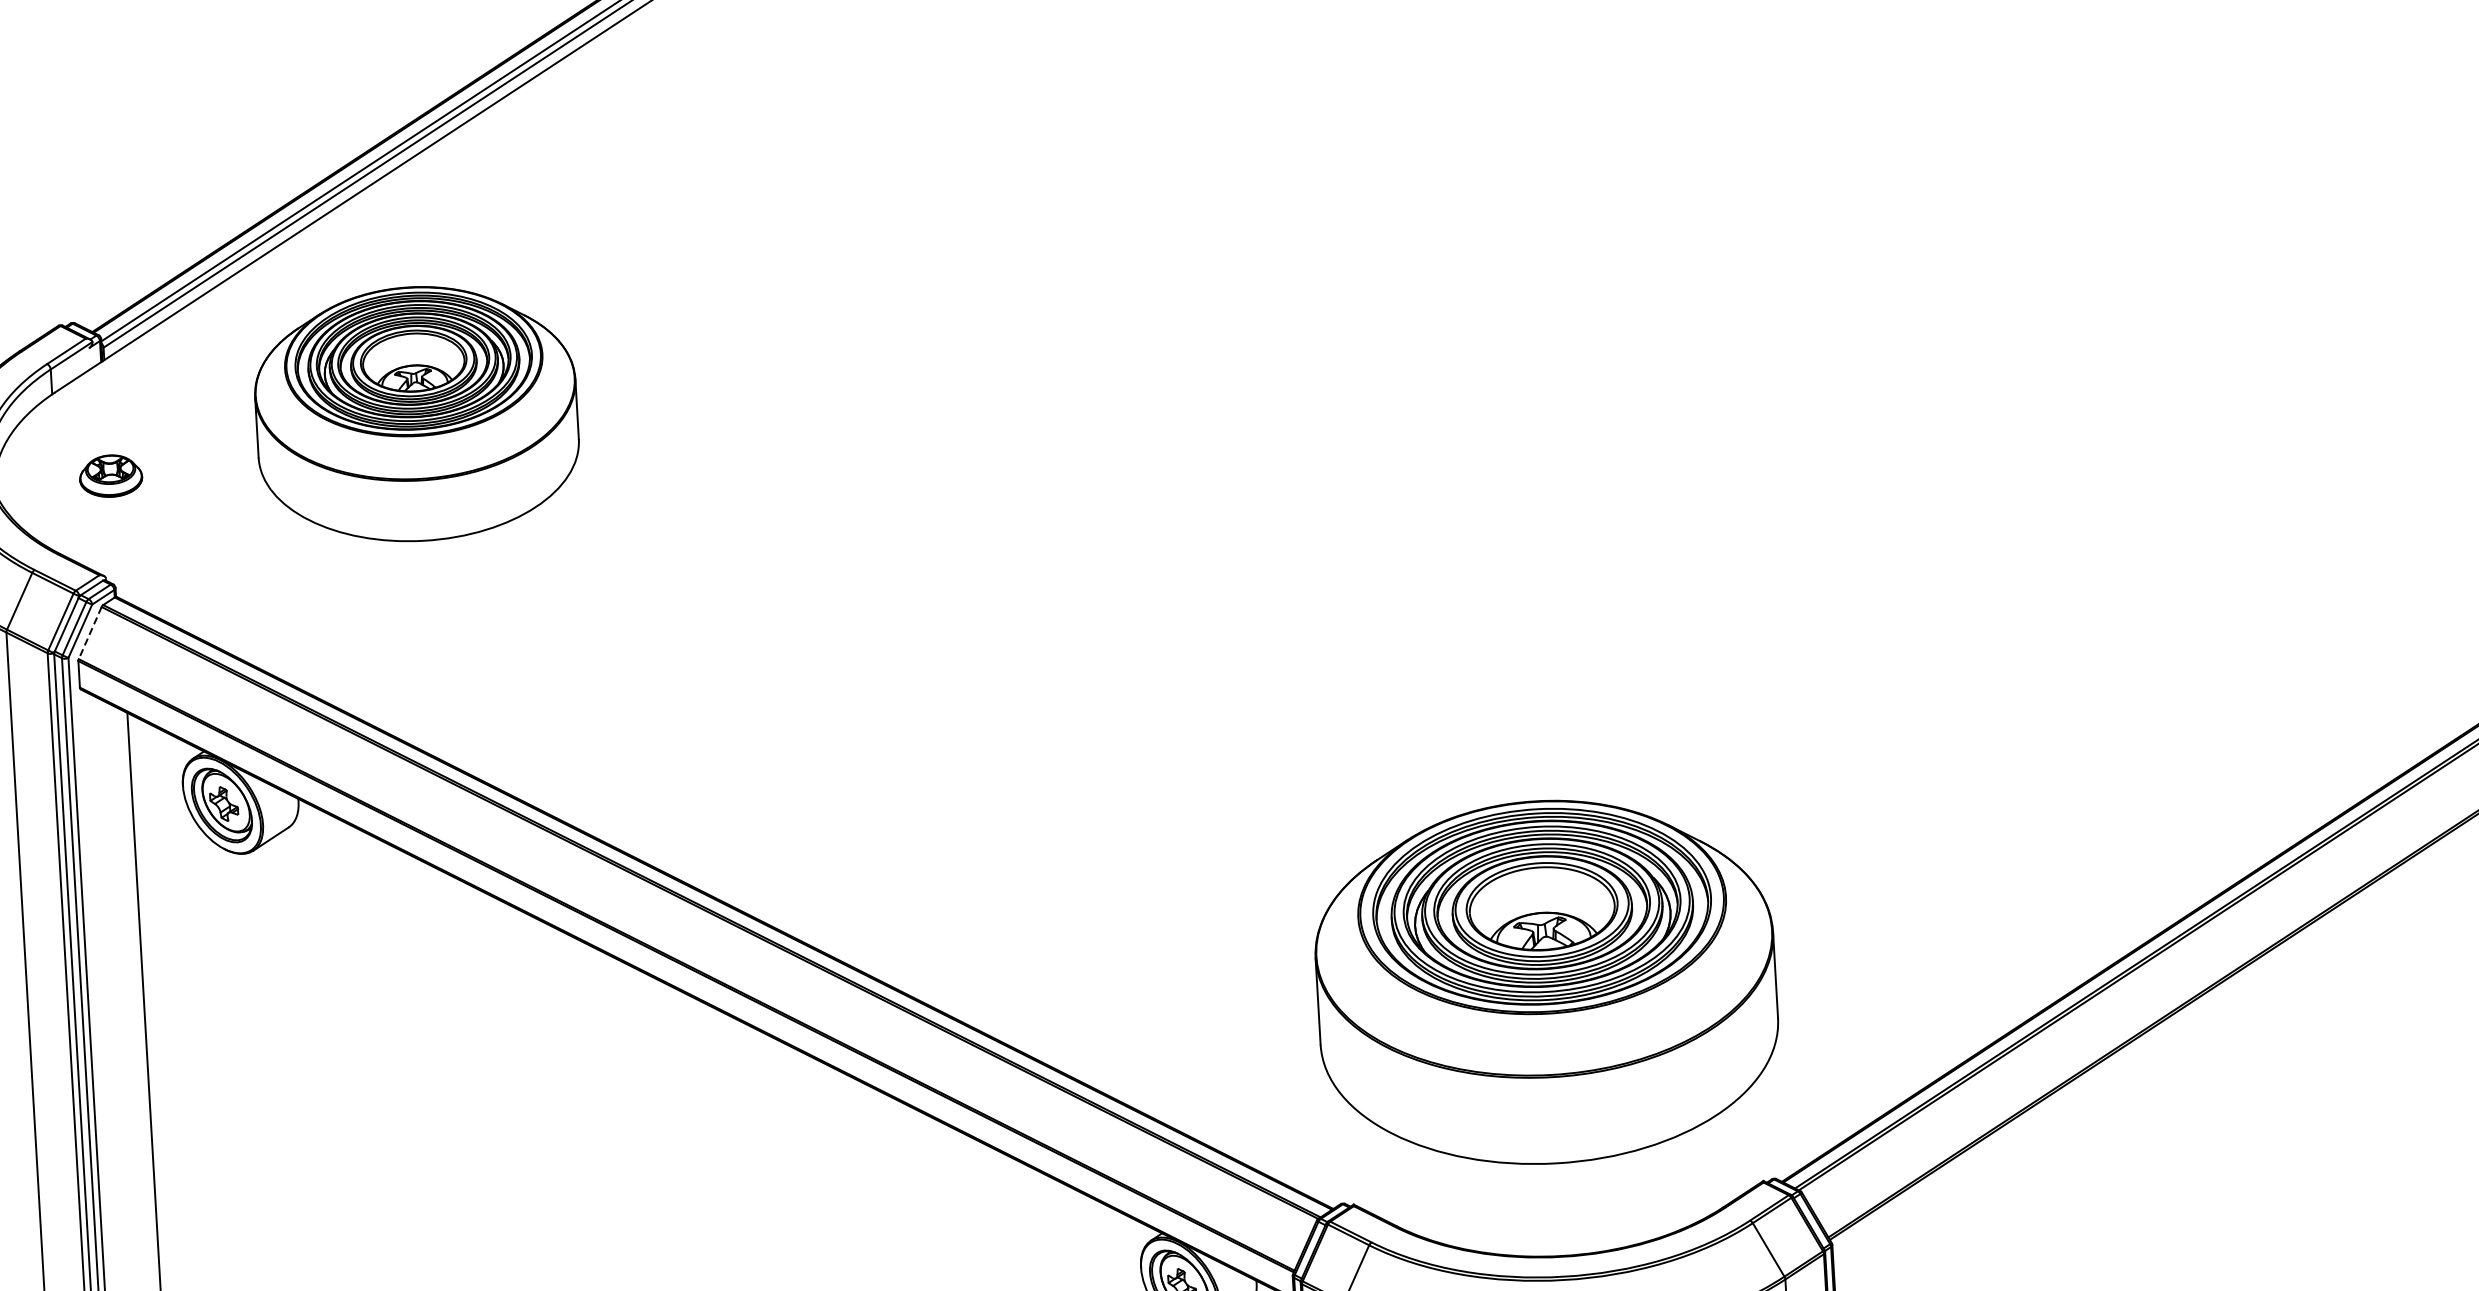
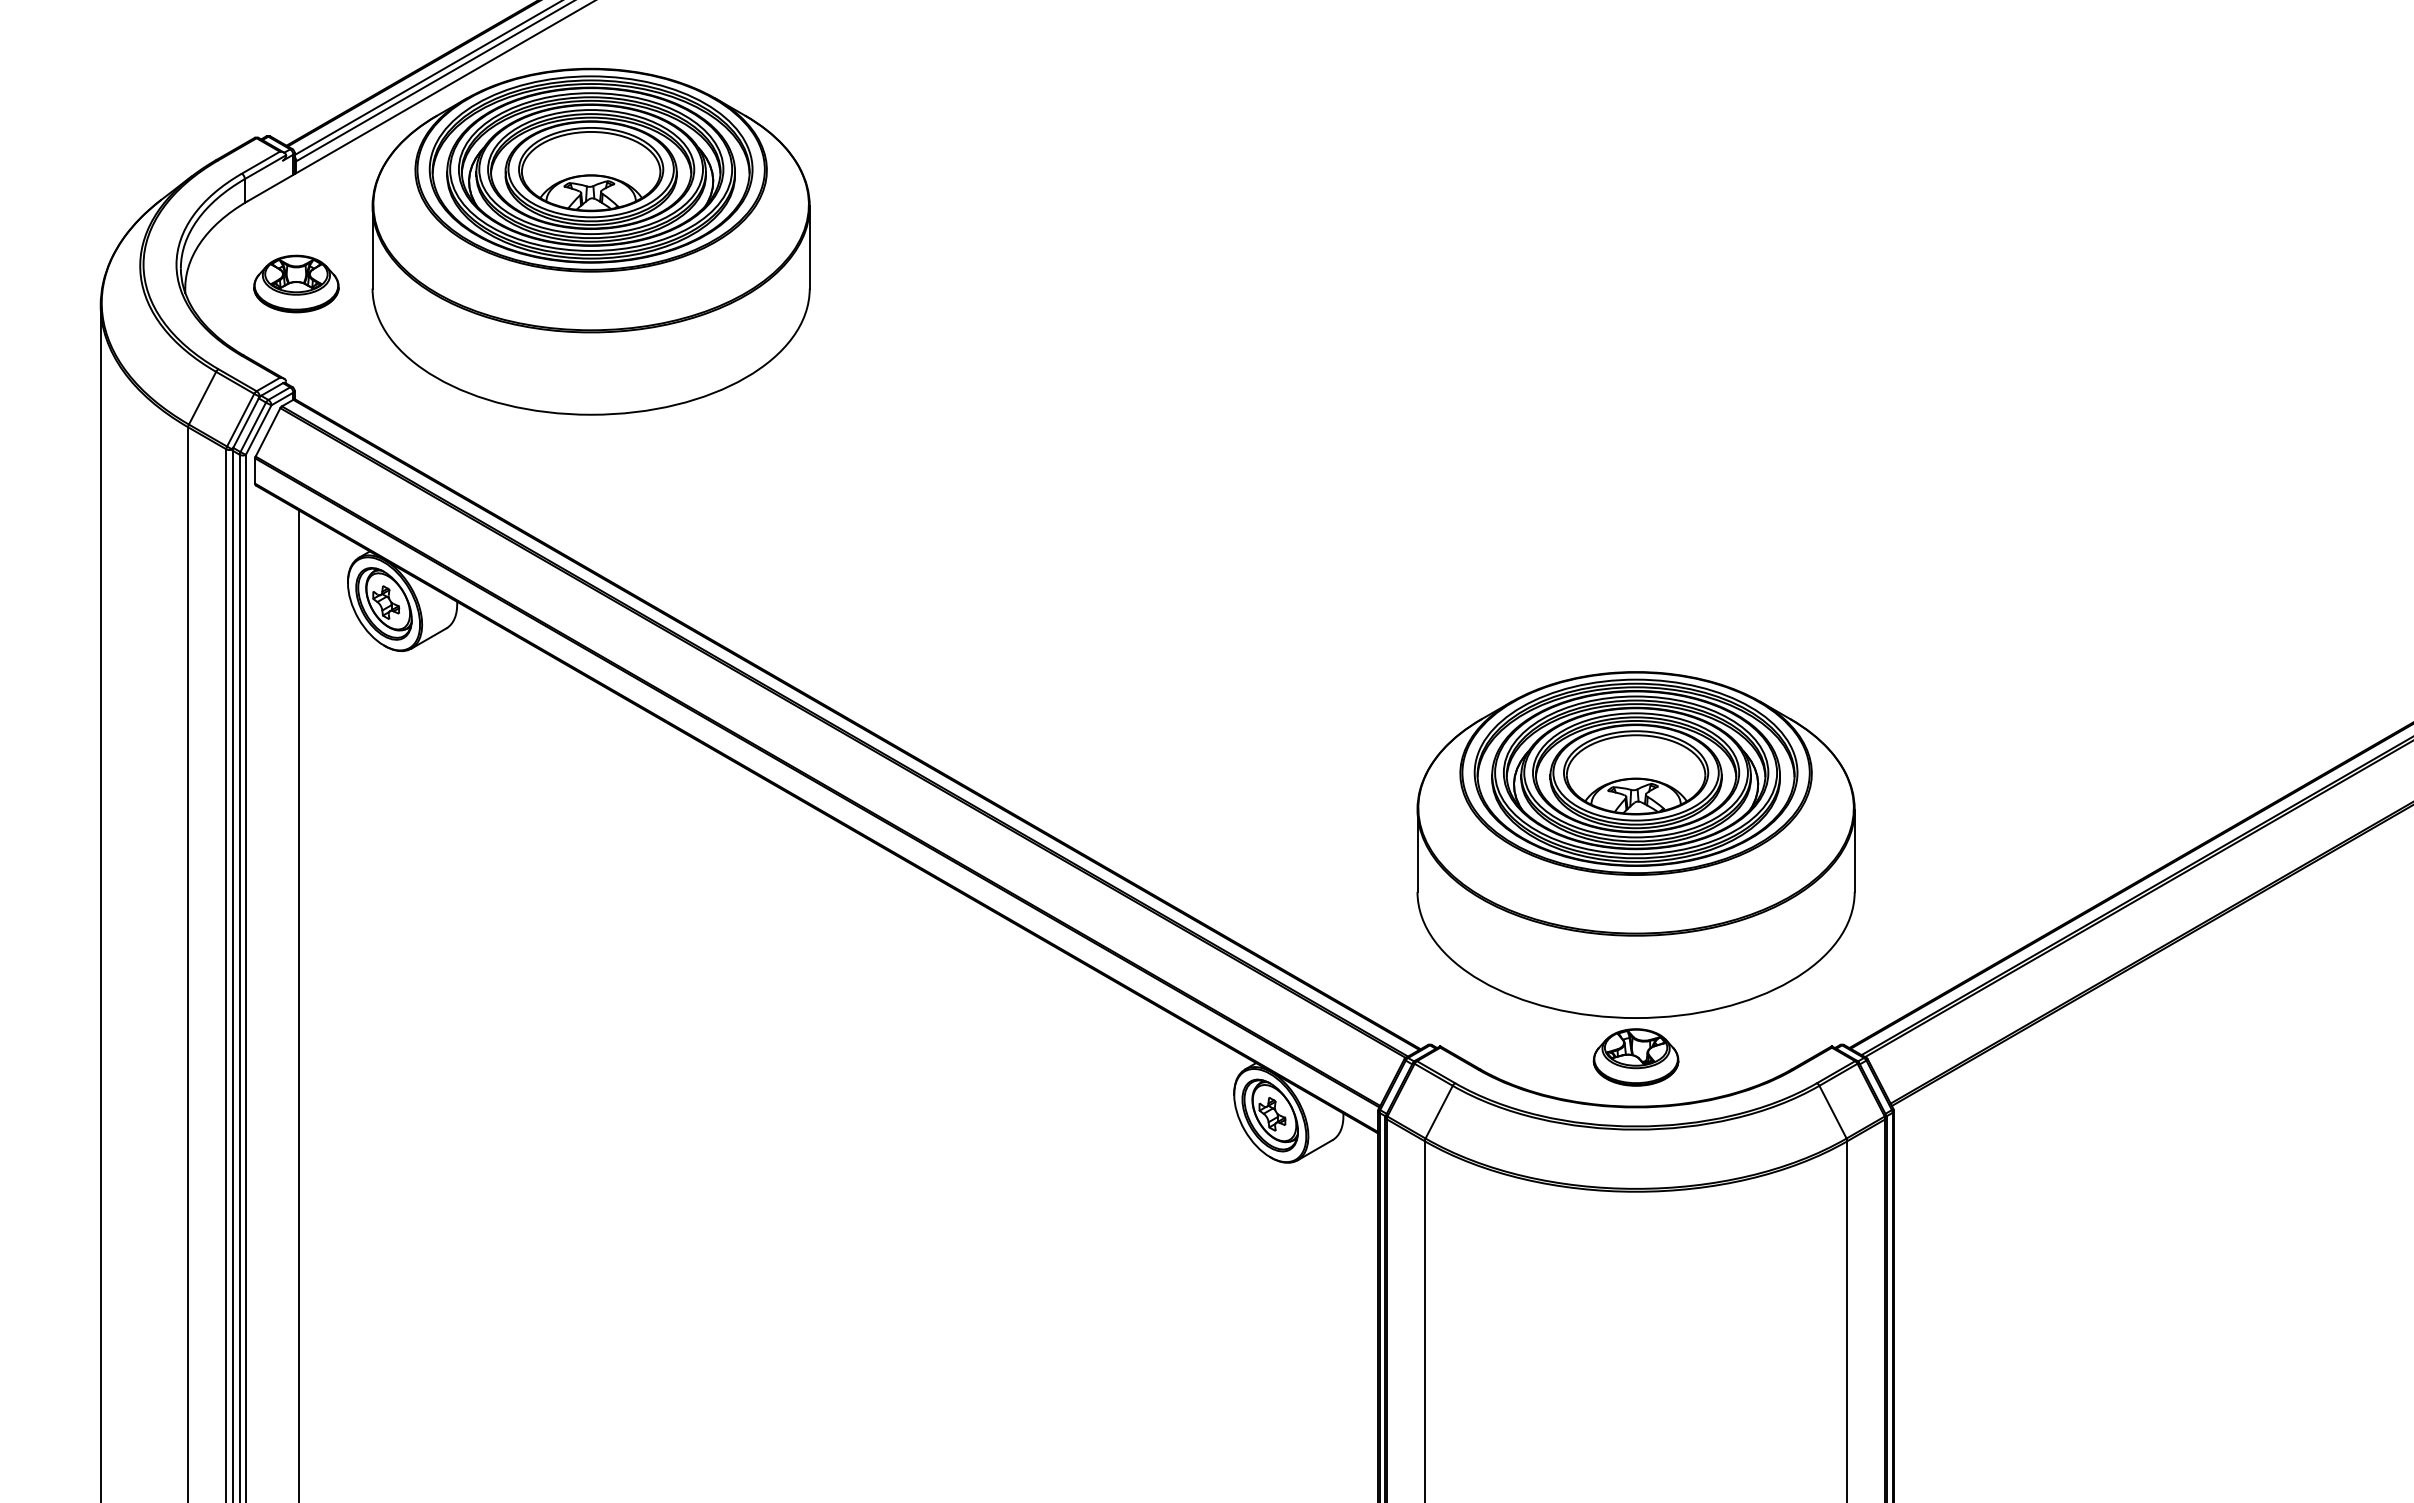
part: (416, 413) -> (590, 241), size x1.43
part: (111, 475) -> (296, 283), size x1.43
line: (89, 633) -> (267, 432), dashed -> solid
part: (1558, 1204) -> (1635, 1057), added

